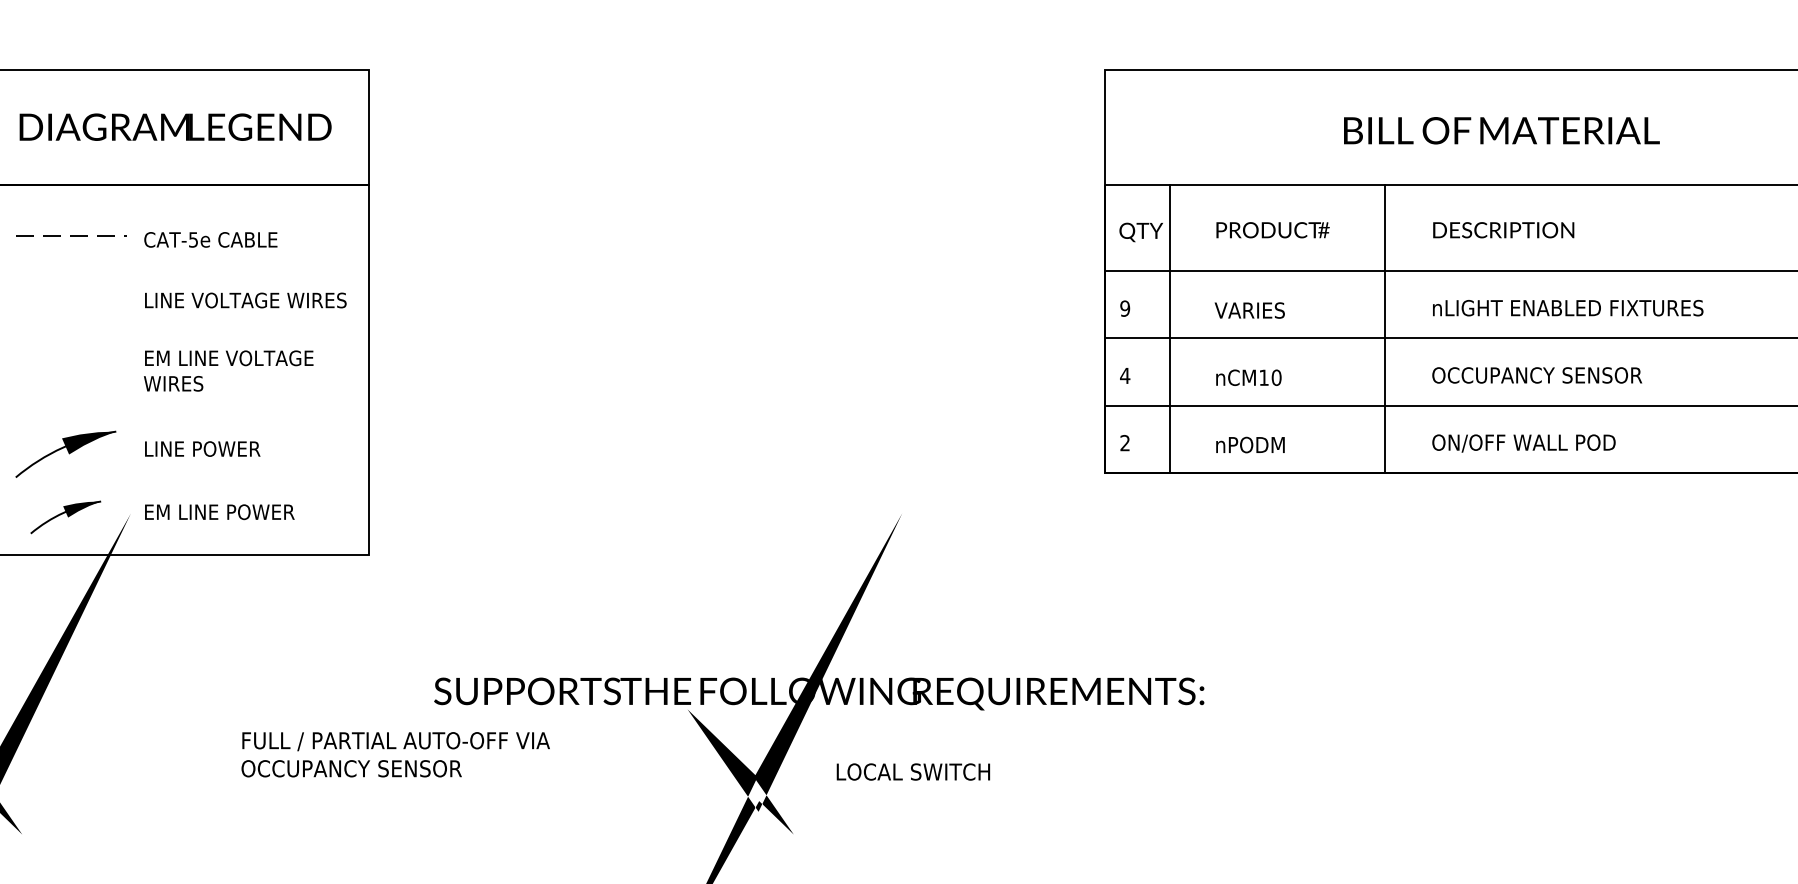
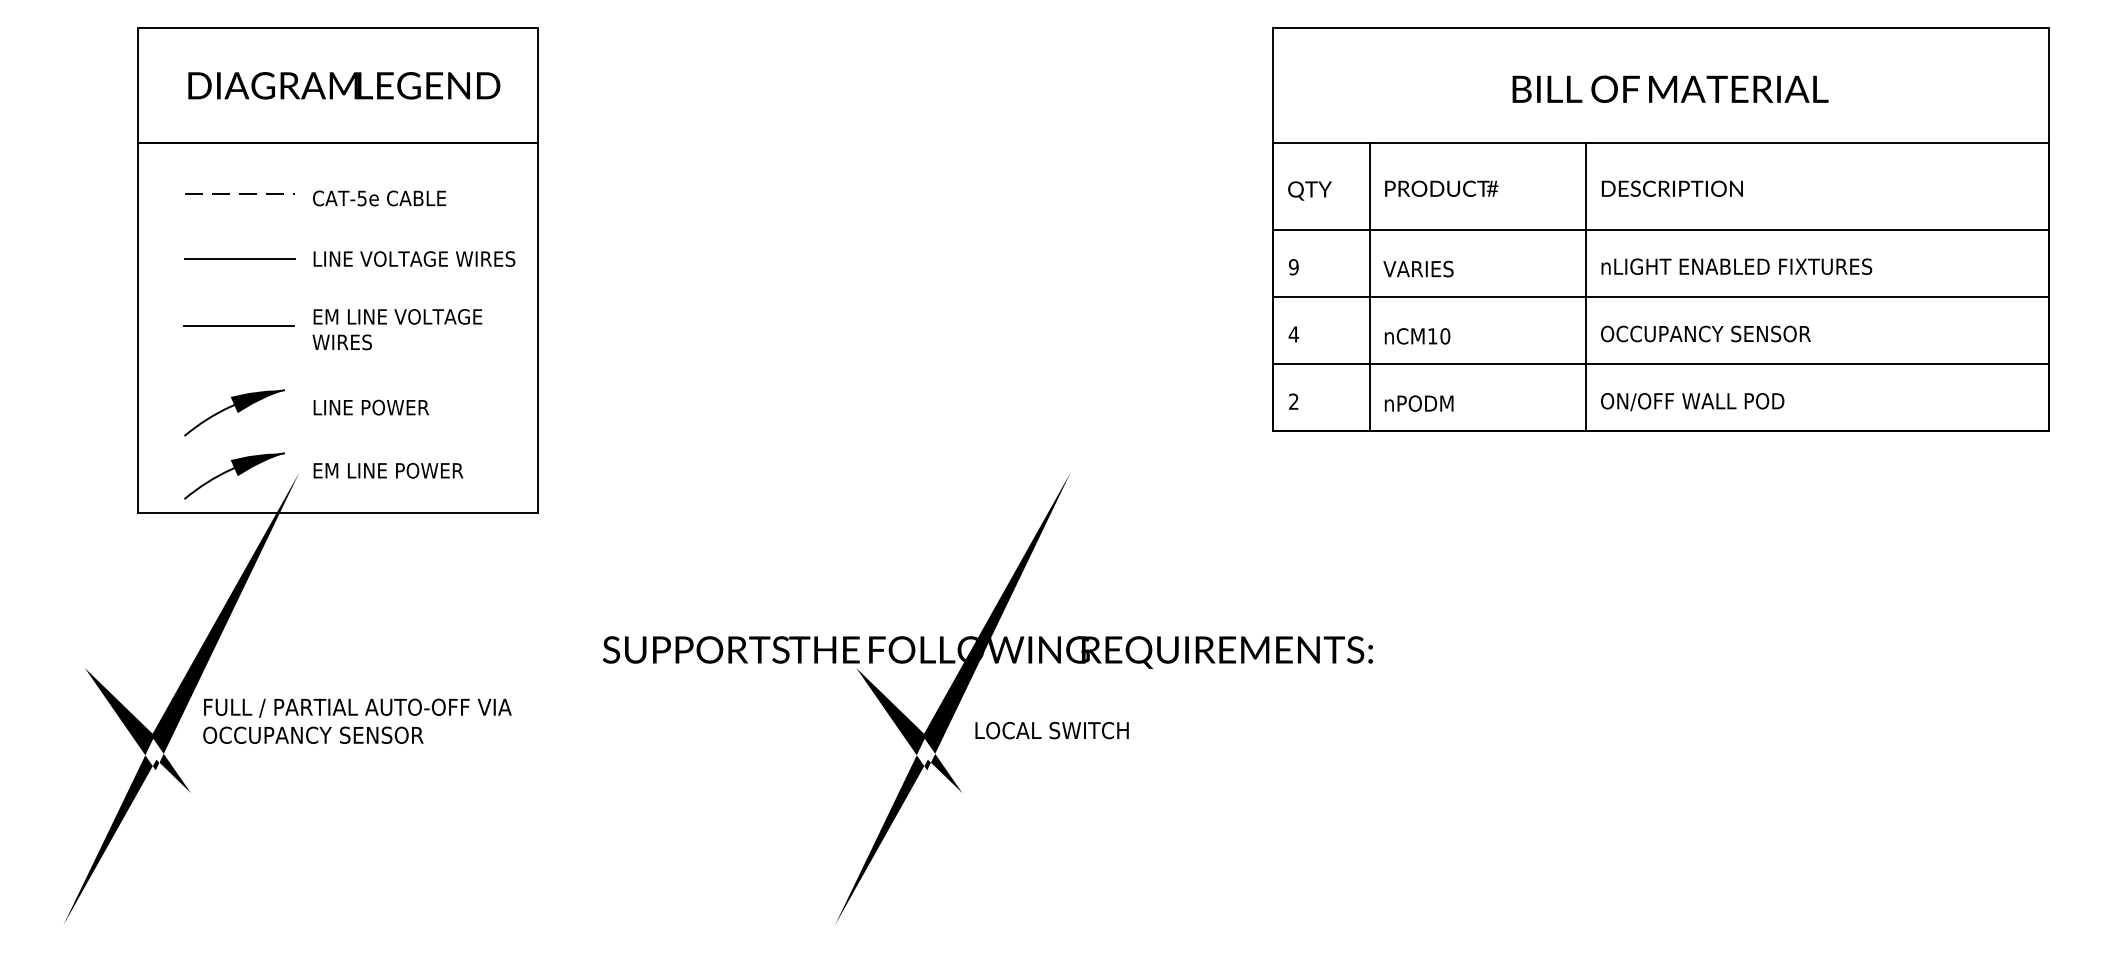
line: (70, 300) -> (239, 259), added
line: (1169, 328) -> (1369, 287), moved
line: (1384, 328) -> (1586, 287), moved
line: (69, 367) -> (238, 326), added
part: (65, 516) -> (234, 475), size x1.43
text: (395, 753) -> (357, 720), moved
text: (912, 771) -> (1051, 730), moved

